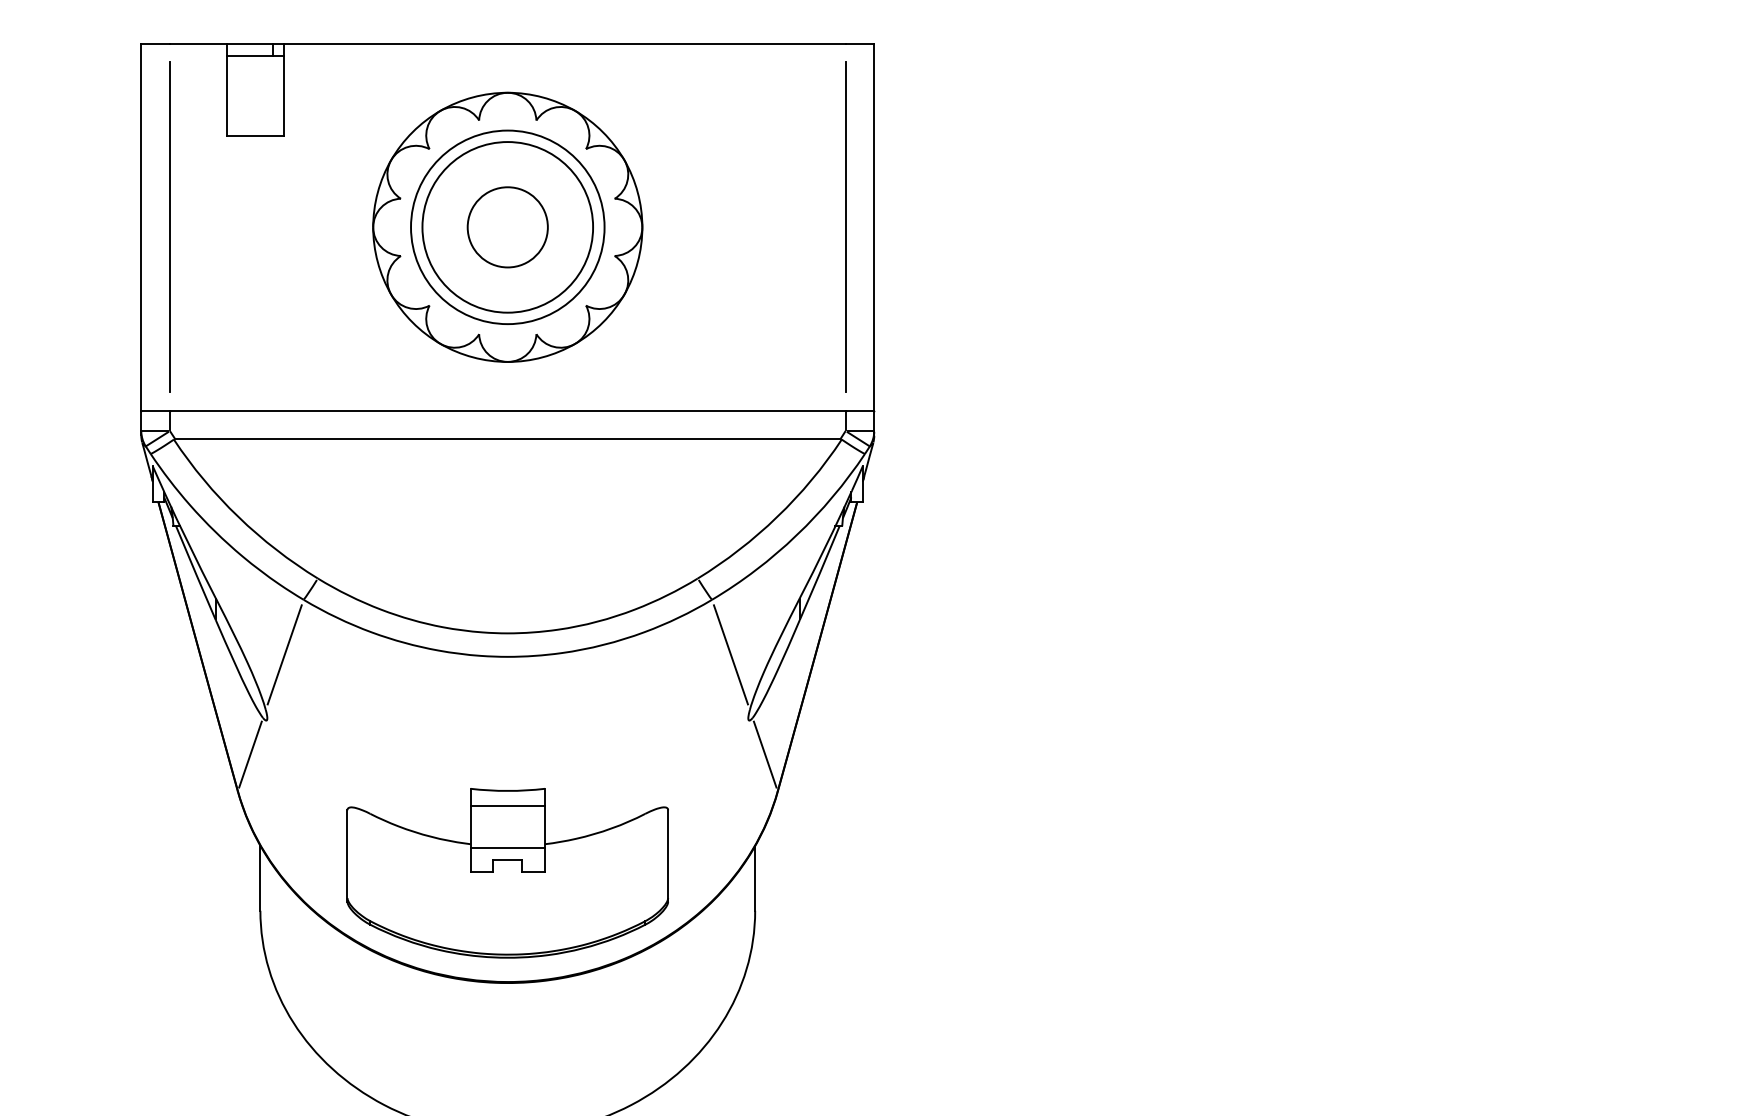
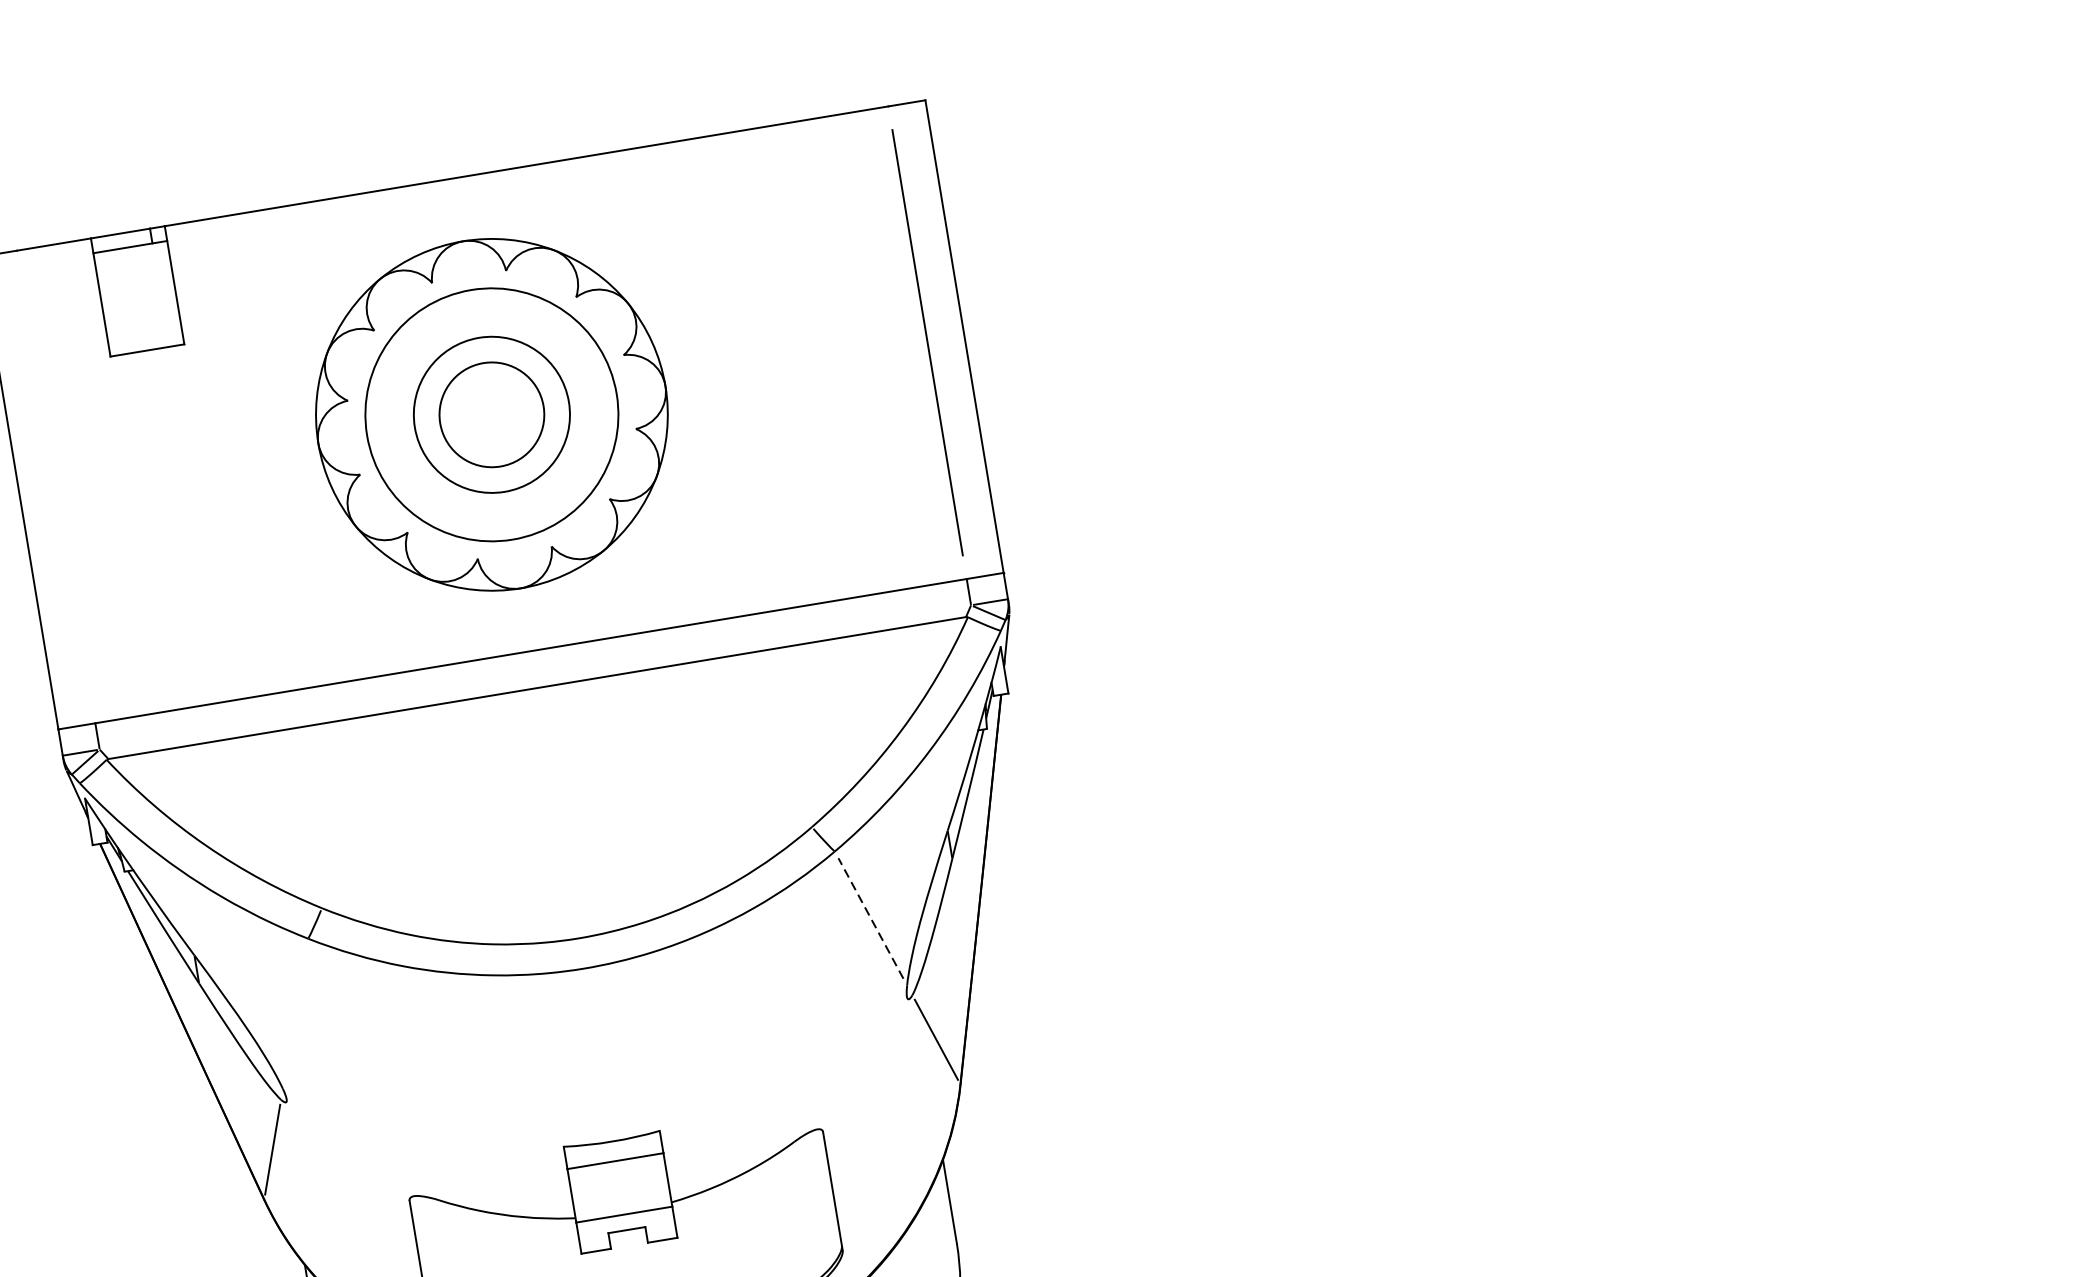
line: (169, 227) -> (55, 487), removed
circle: (507, 227) -> (491, 415), size x0.7
line: (284, 654) -> (295, 1013), removed
line: (730, 654) -> (870, 918), solid -> dashed

